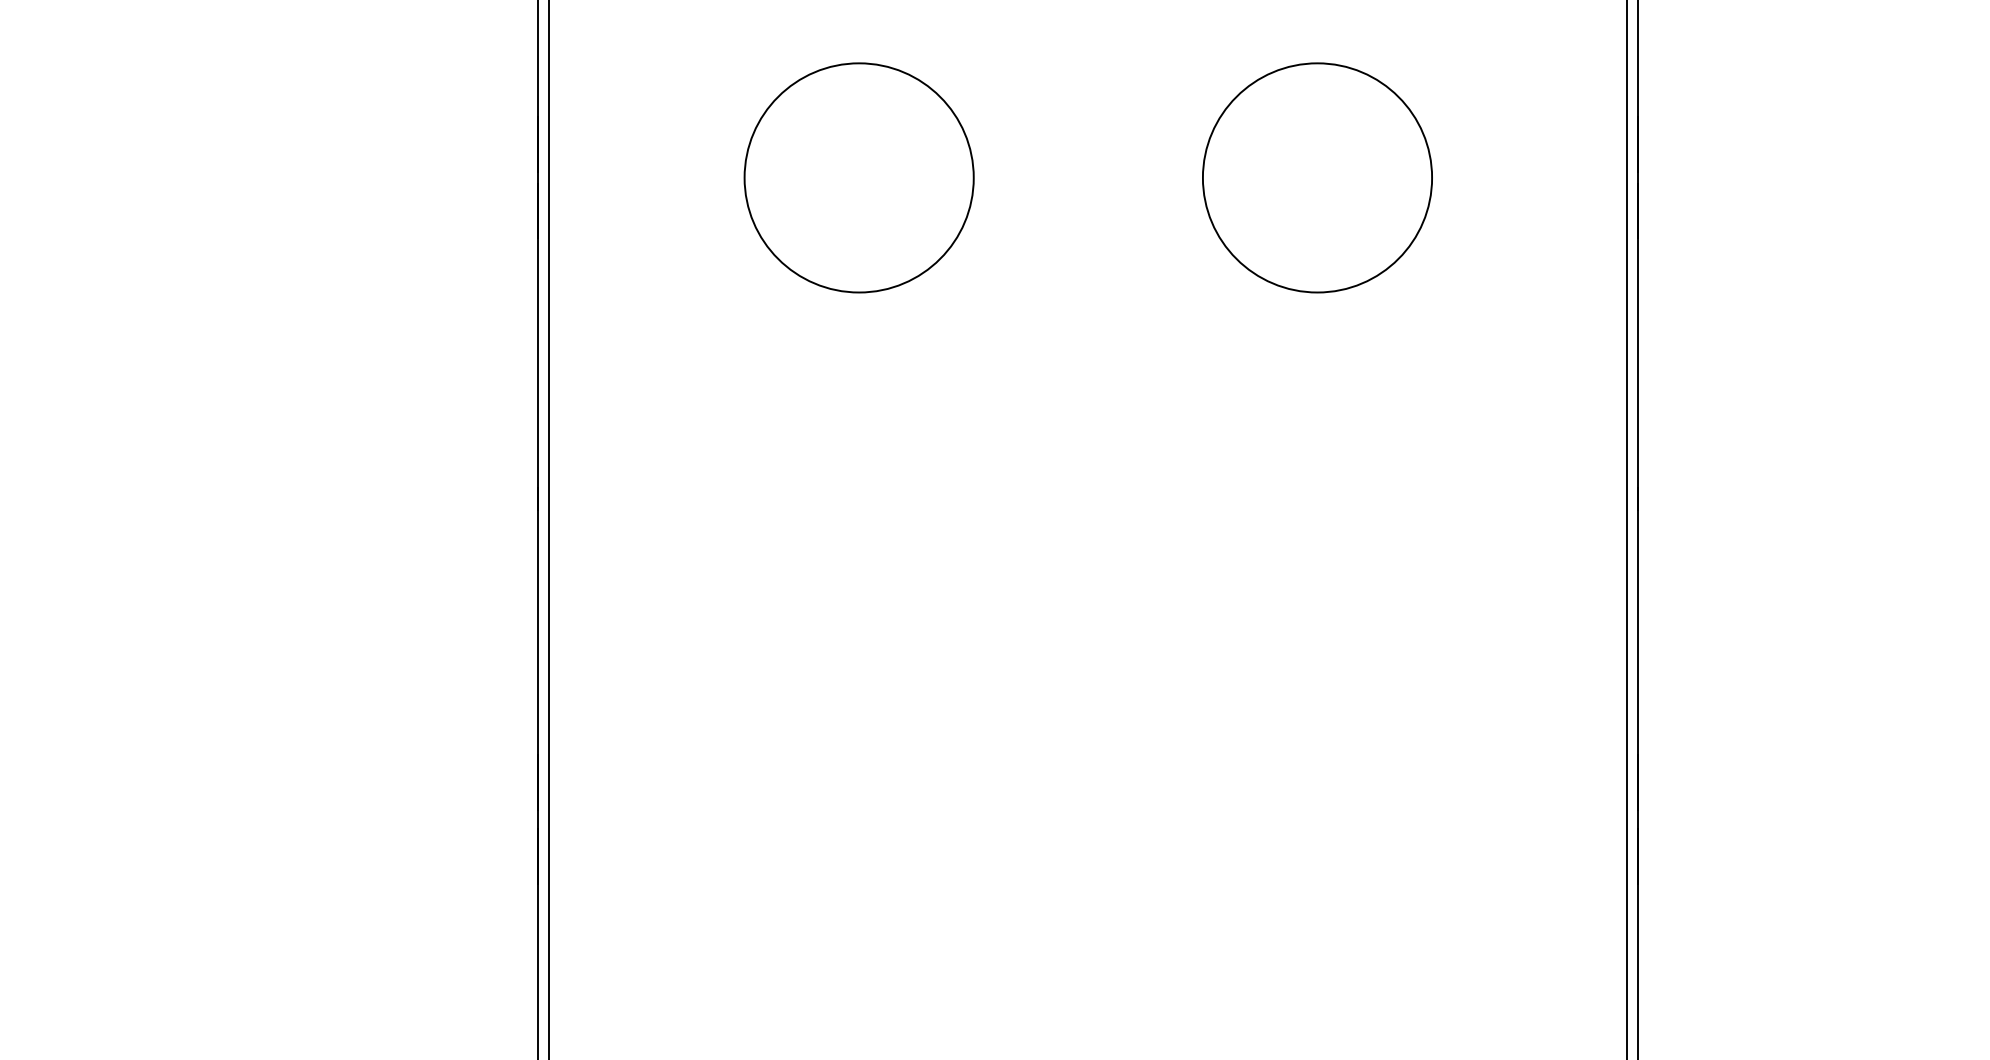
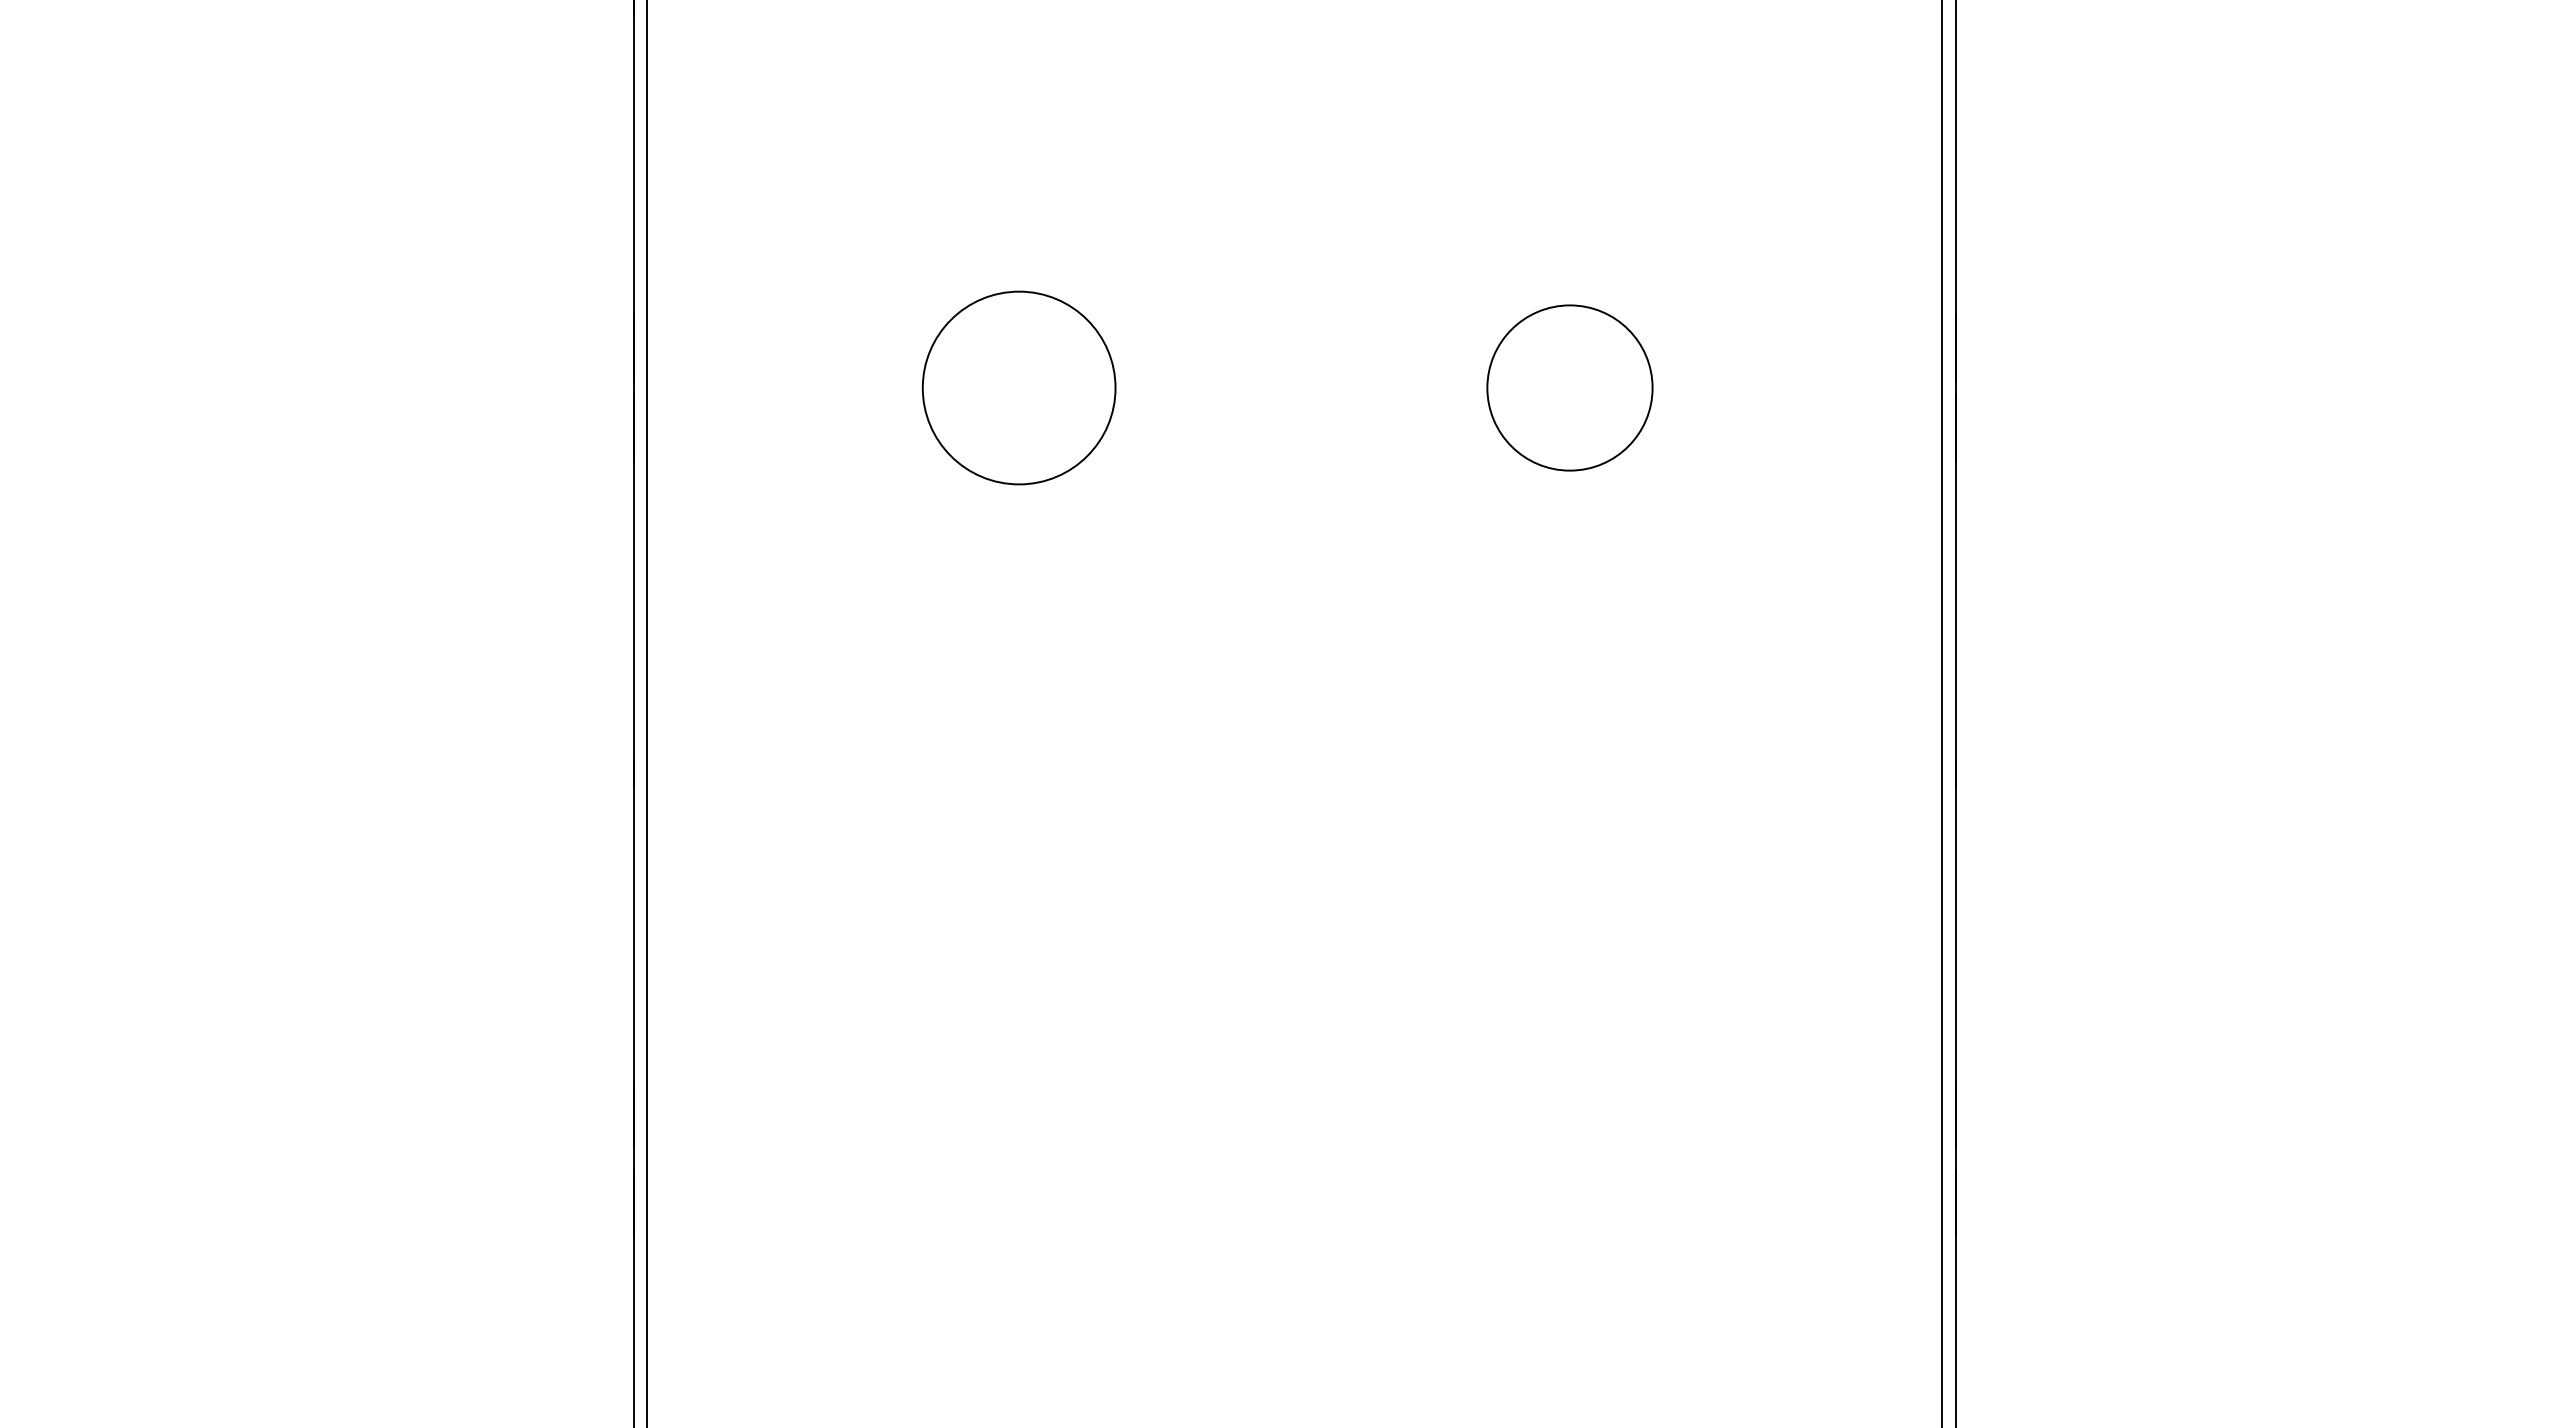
circle: (858, 177) -> (1018, 387), size x0.7
circle: (1317, 177) -> (1569, 387), size x0.6

